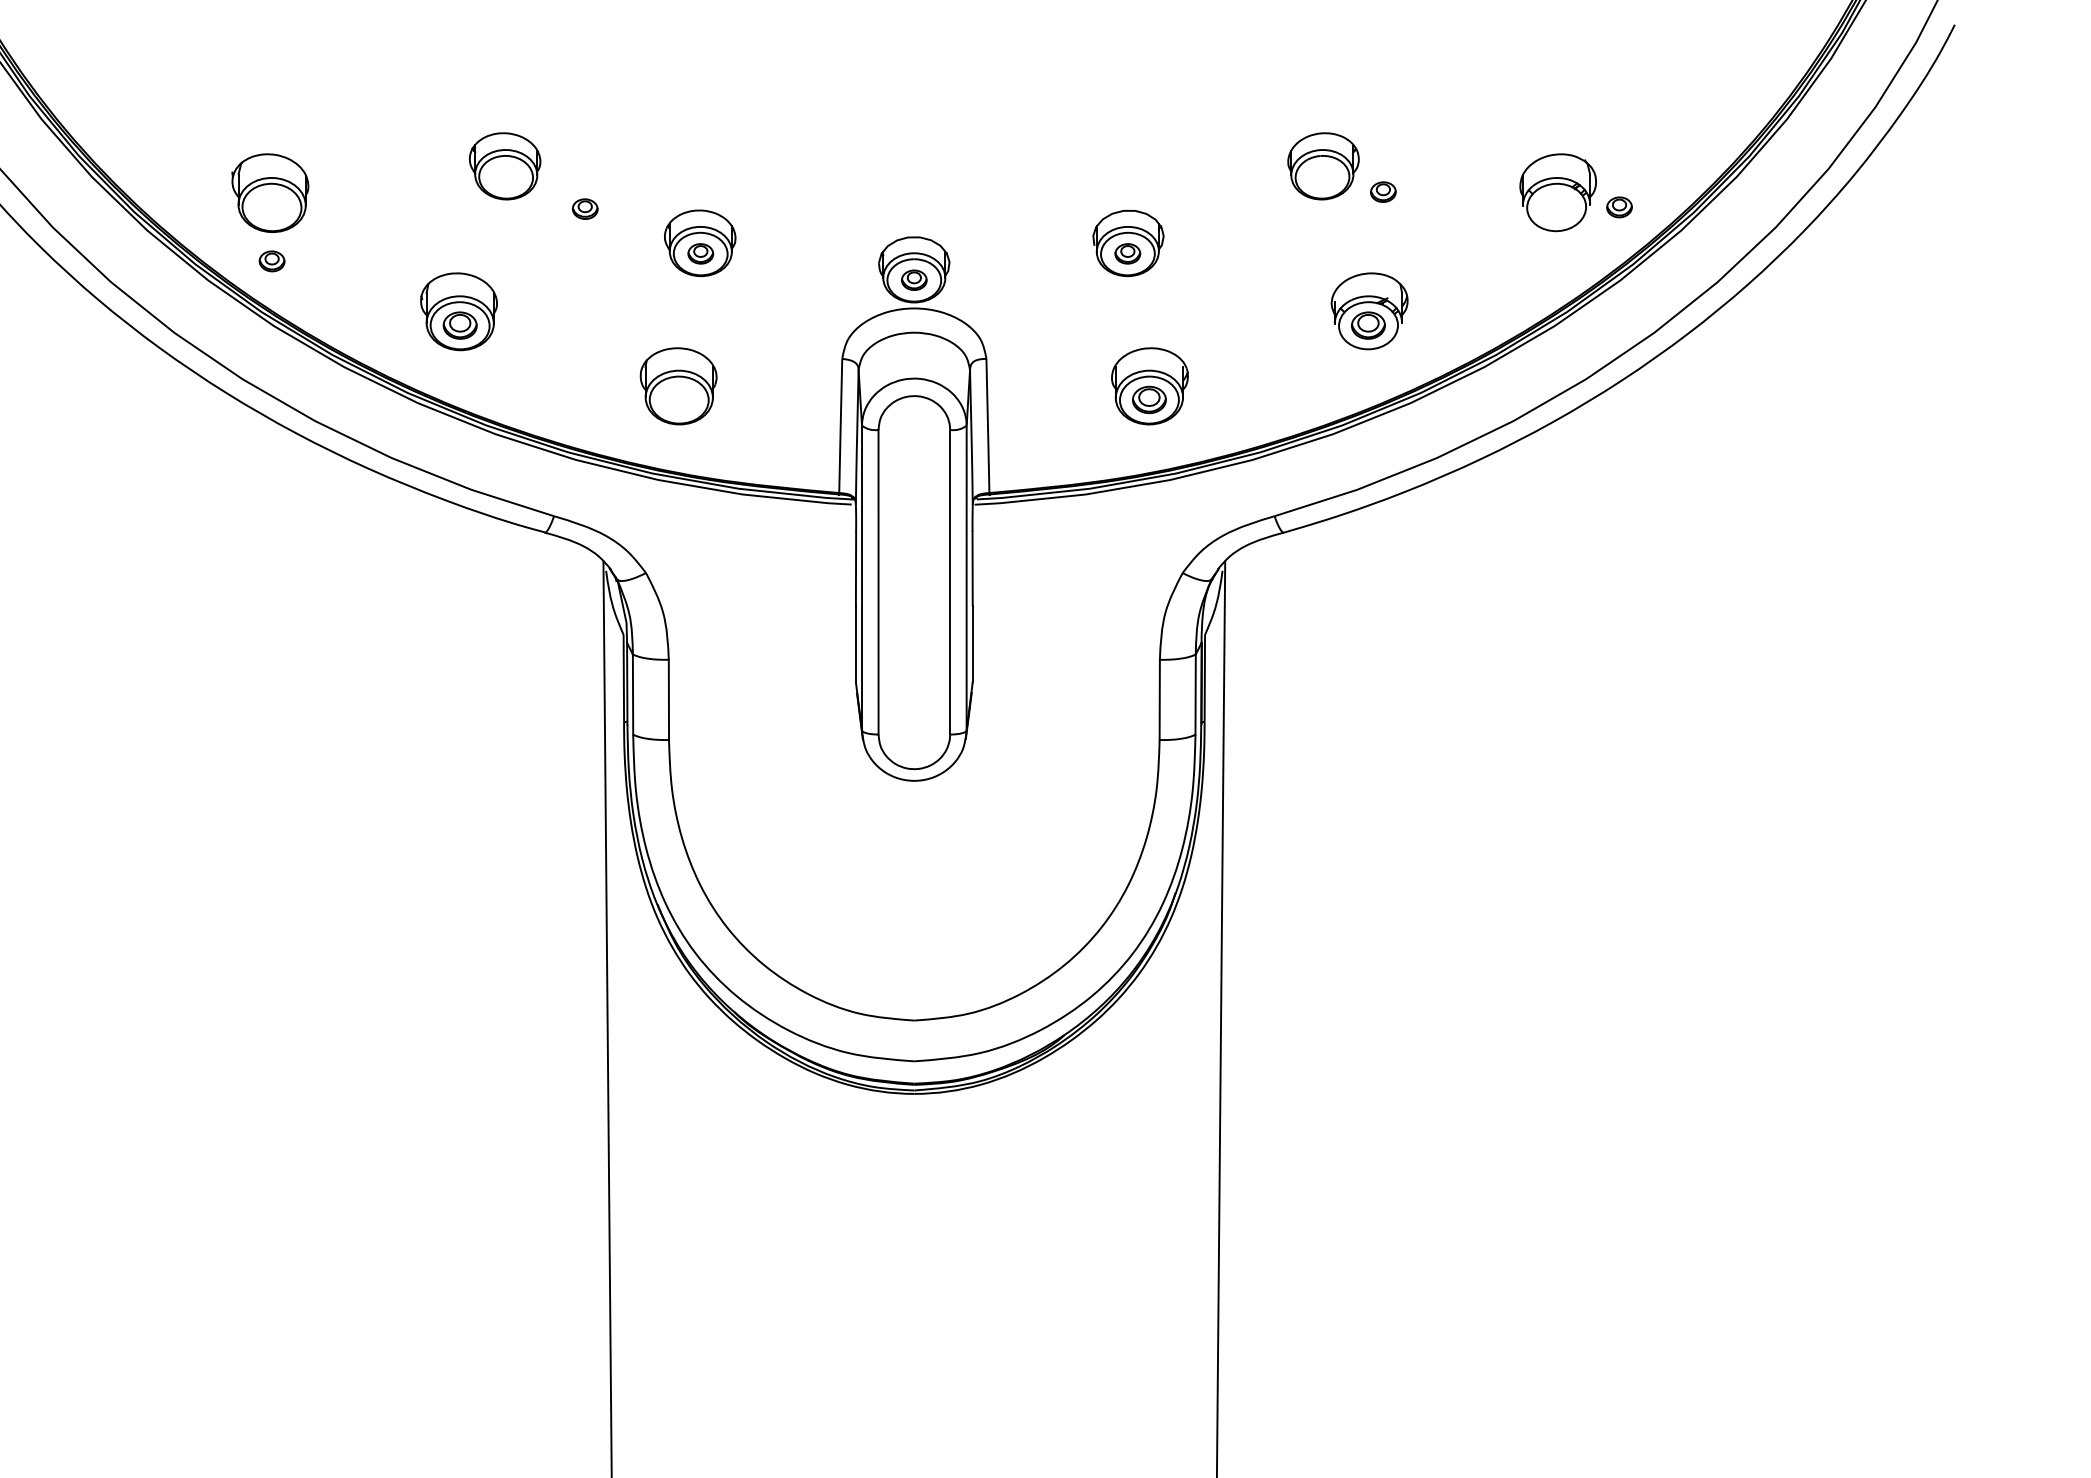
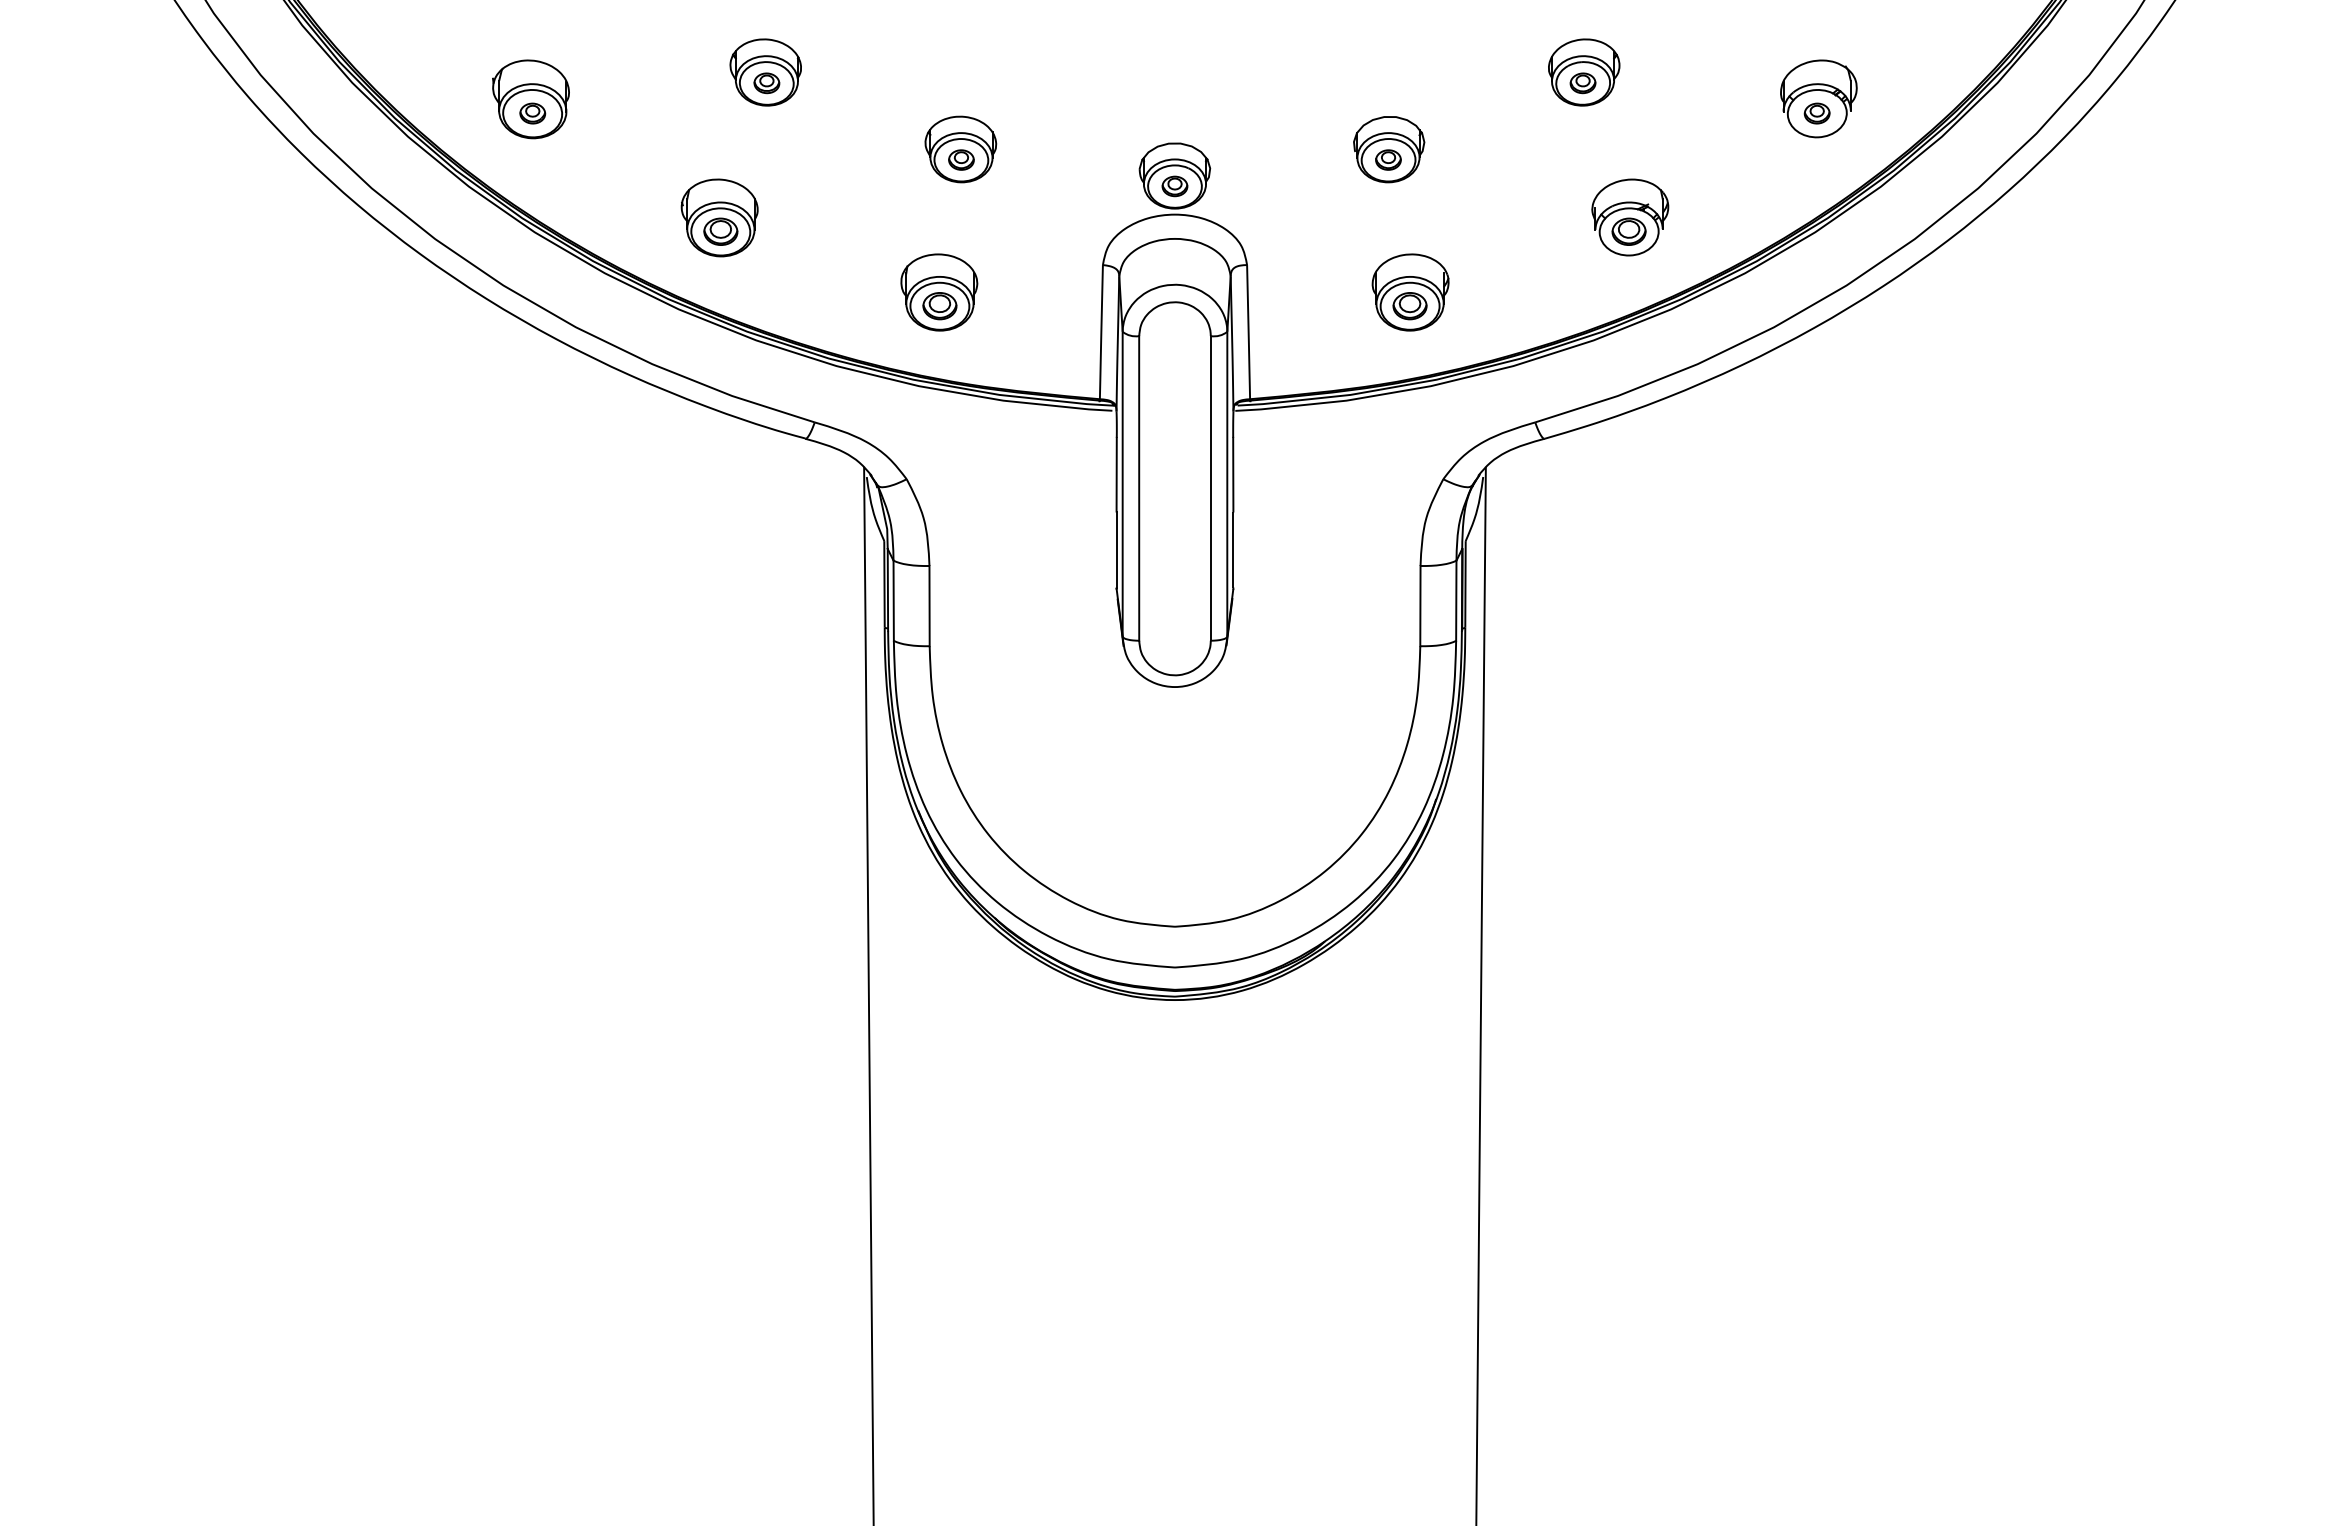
part: (1382, 192) -> (1582, 83), moved
part: (1618, 207) -> (1816, 113), moved
part: (584, 209) -> (766, 83), moved
part: (271, 261) -> (532, 113), moved
part: (678, 400) -> (939, 306), added

